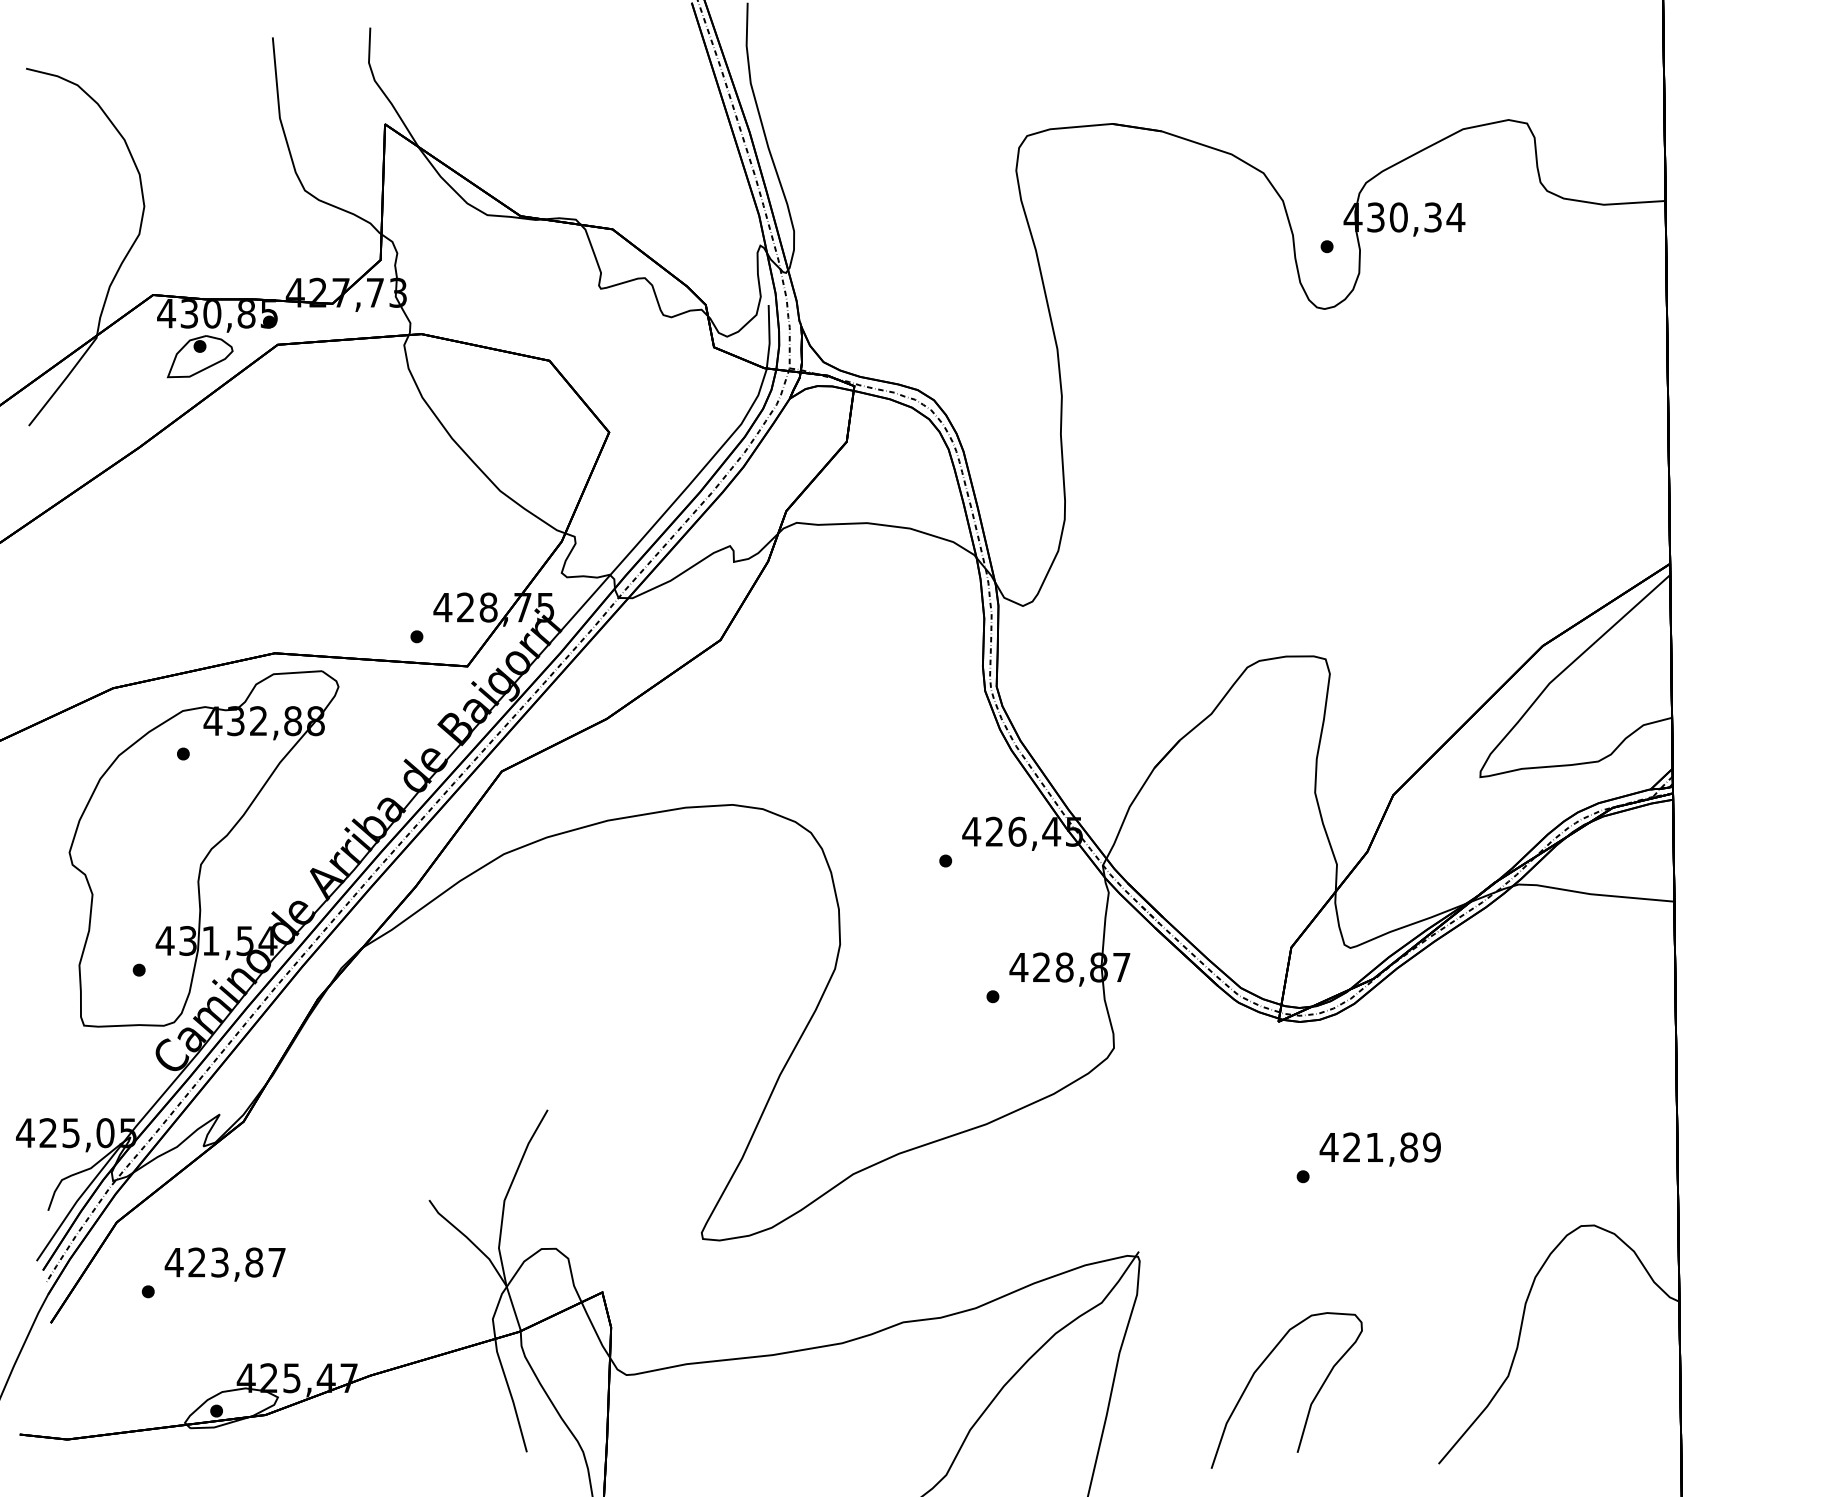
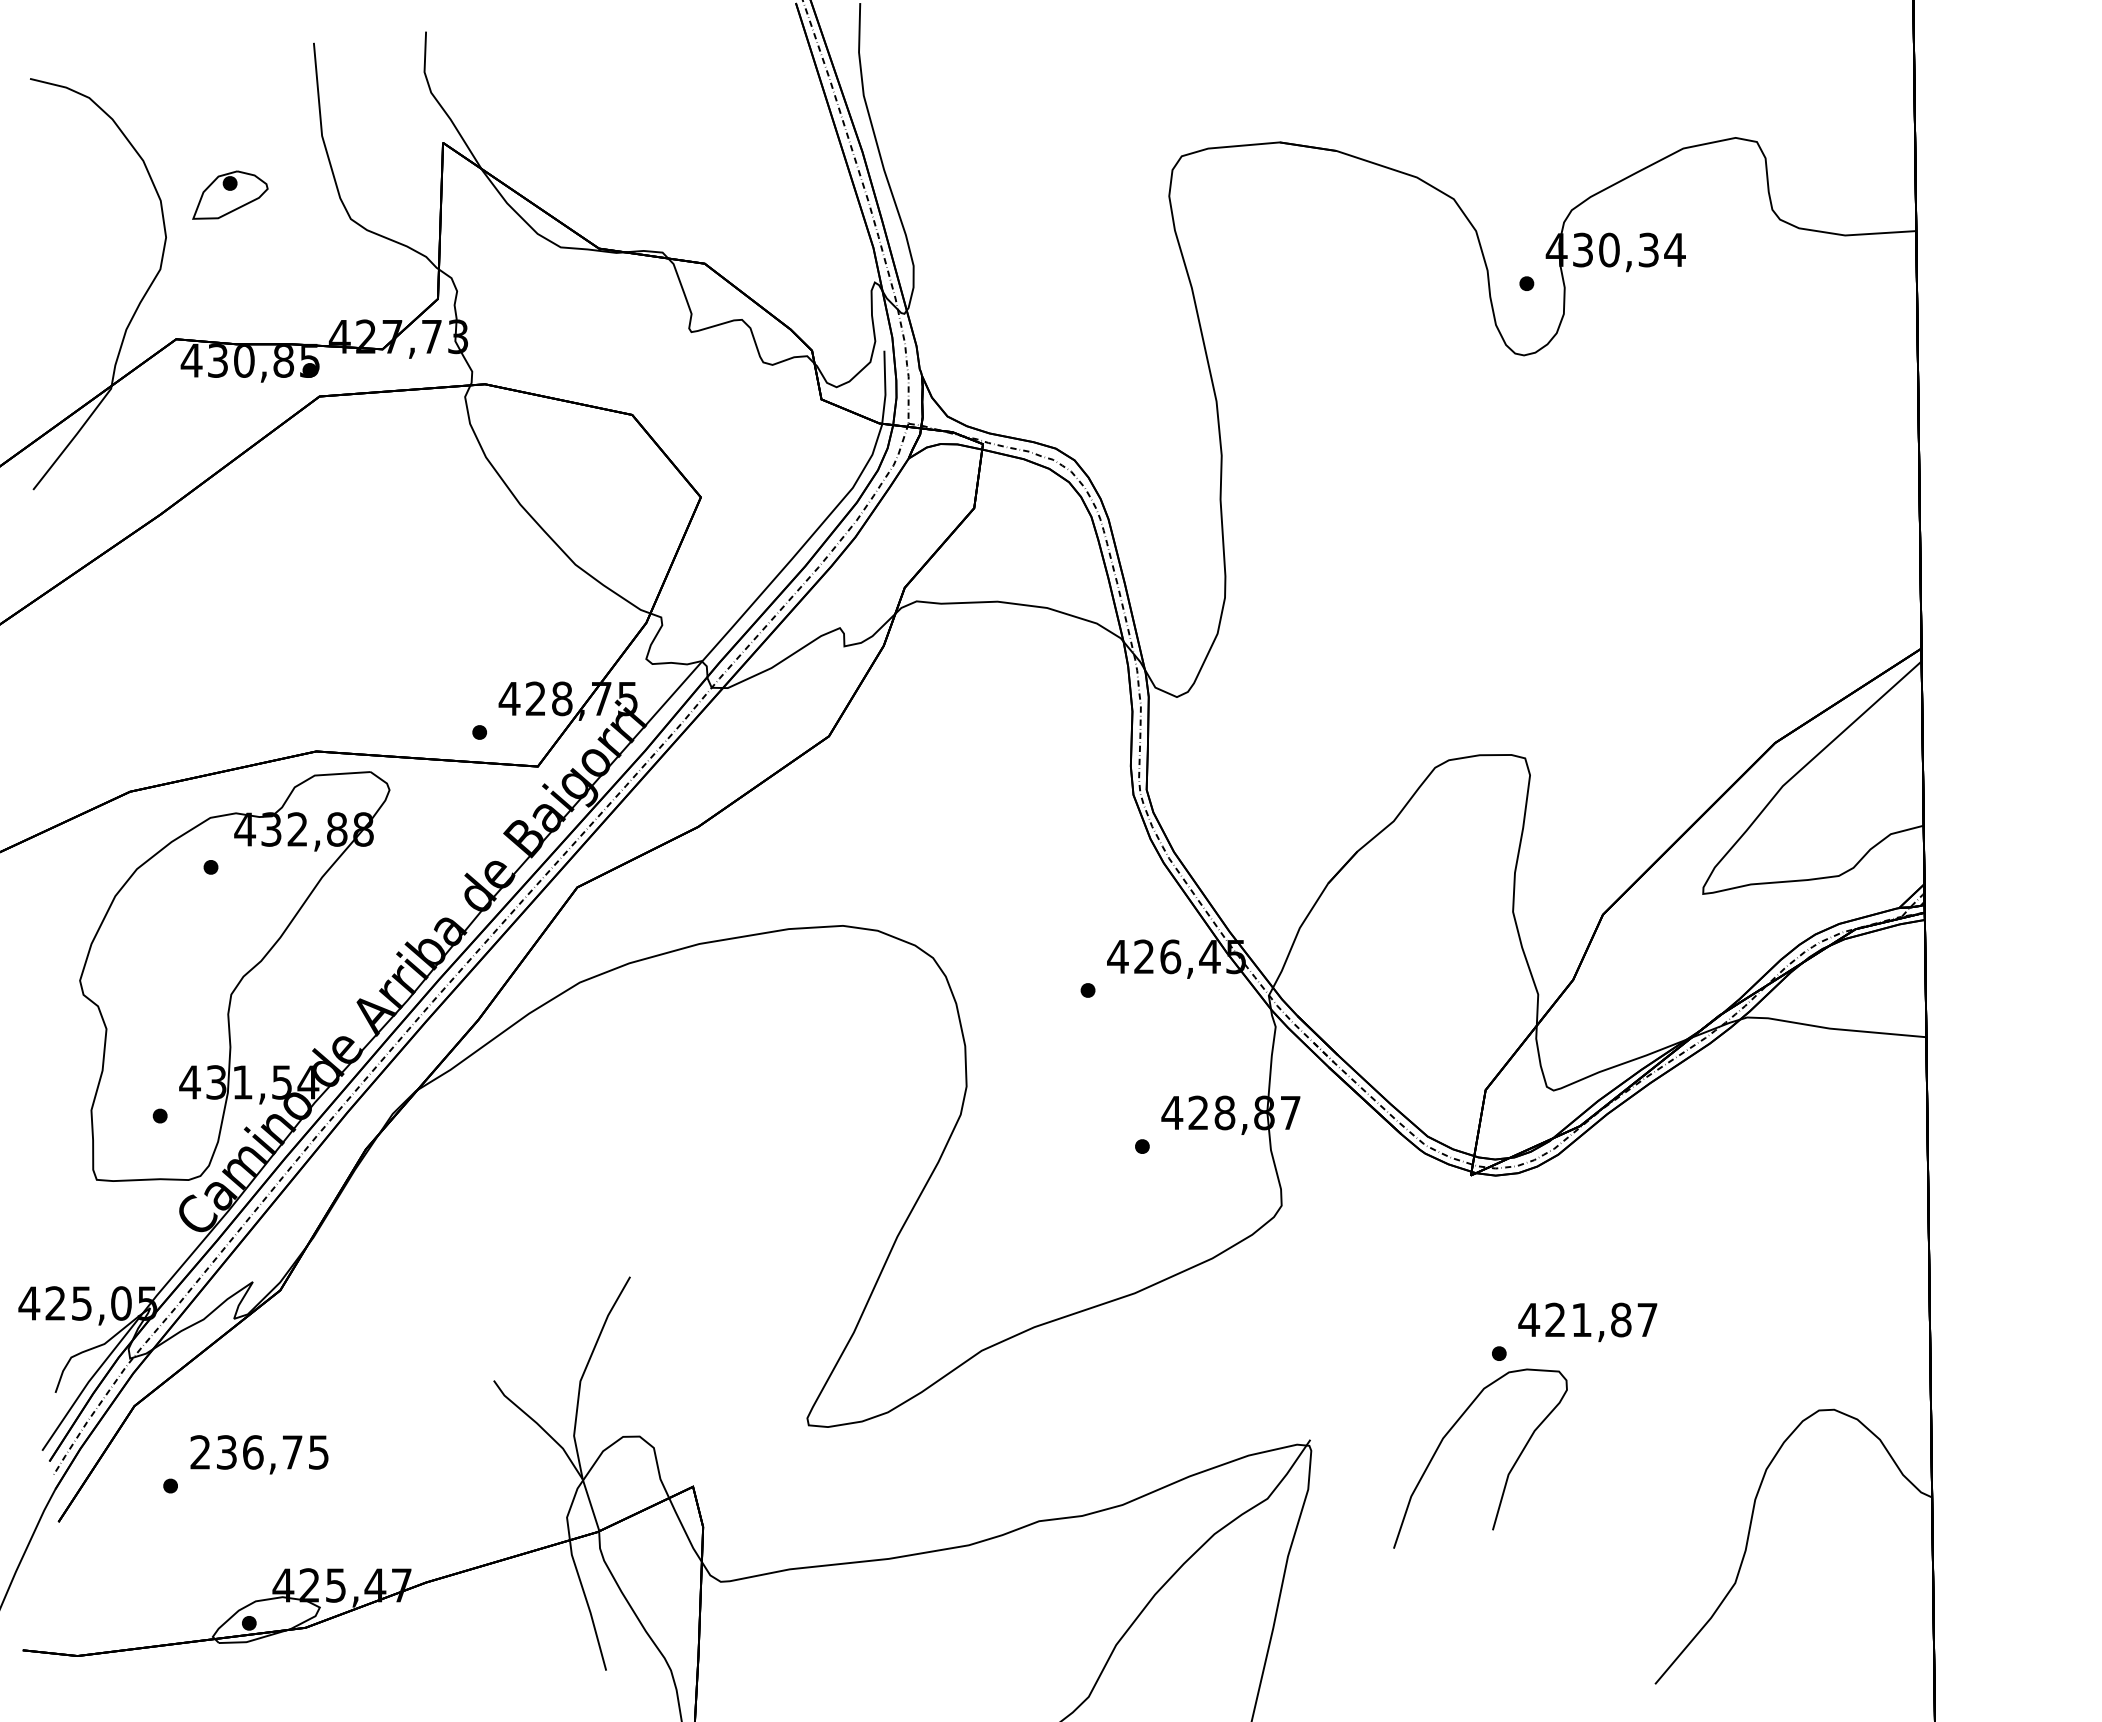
part: (200, 356) -> (230, 194), moved
text: (1431, 1147) -> (1647, 1319), 421,89 -> 421,87
text: (224, 1262) -> (258, 1452), 423,87 -> 236,75
curve: (1311, 1402) -> (1508, 1472), moved

